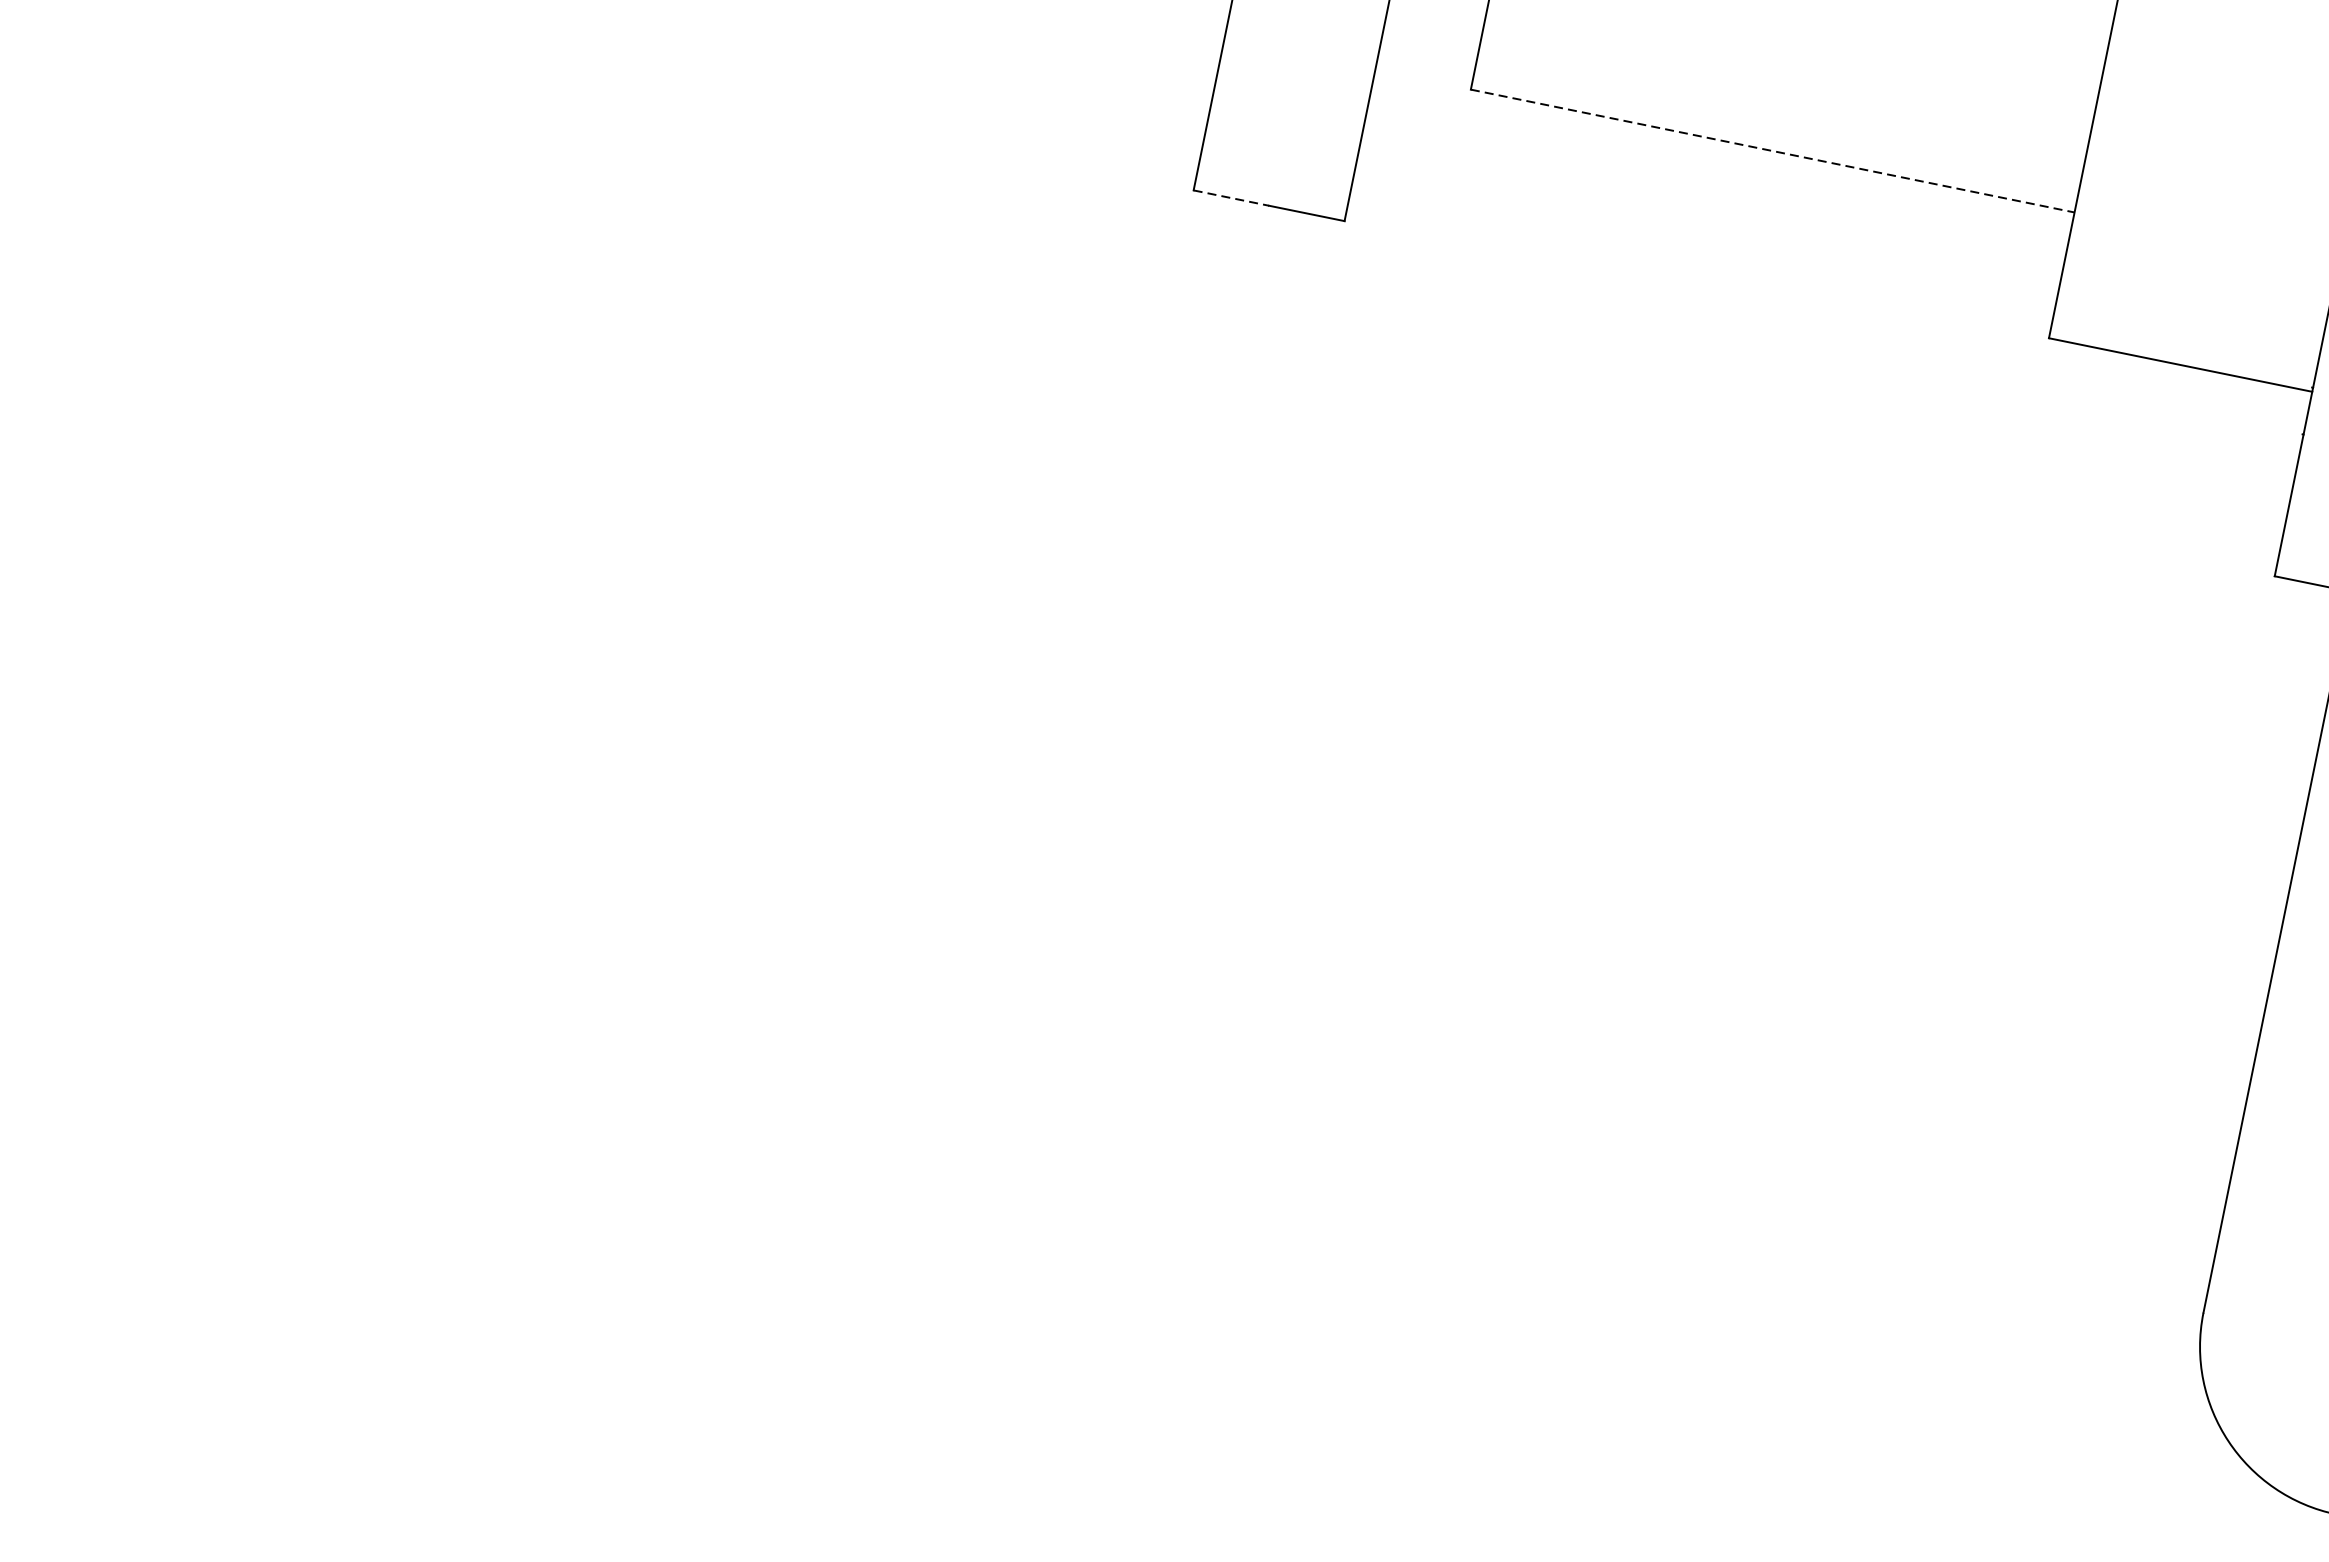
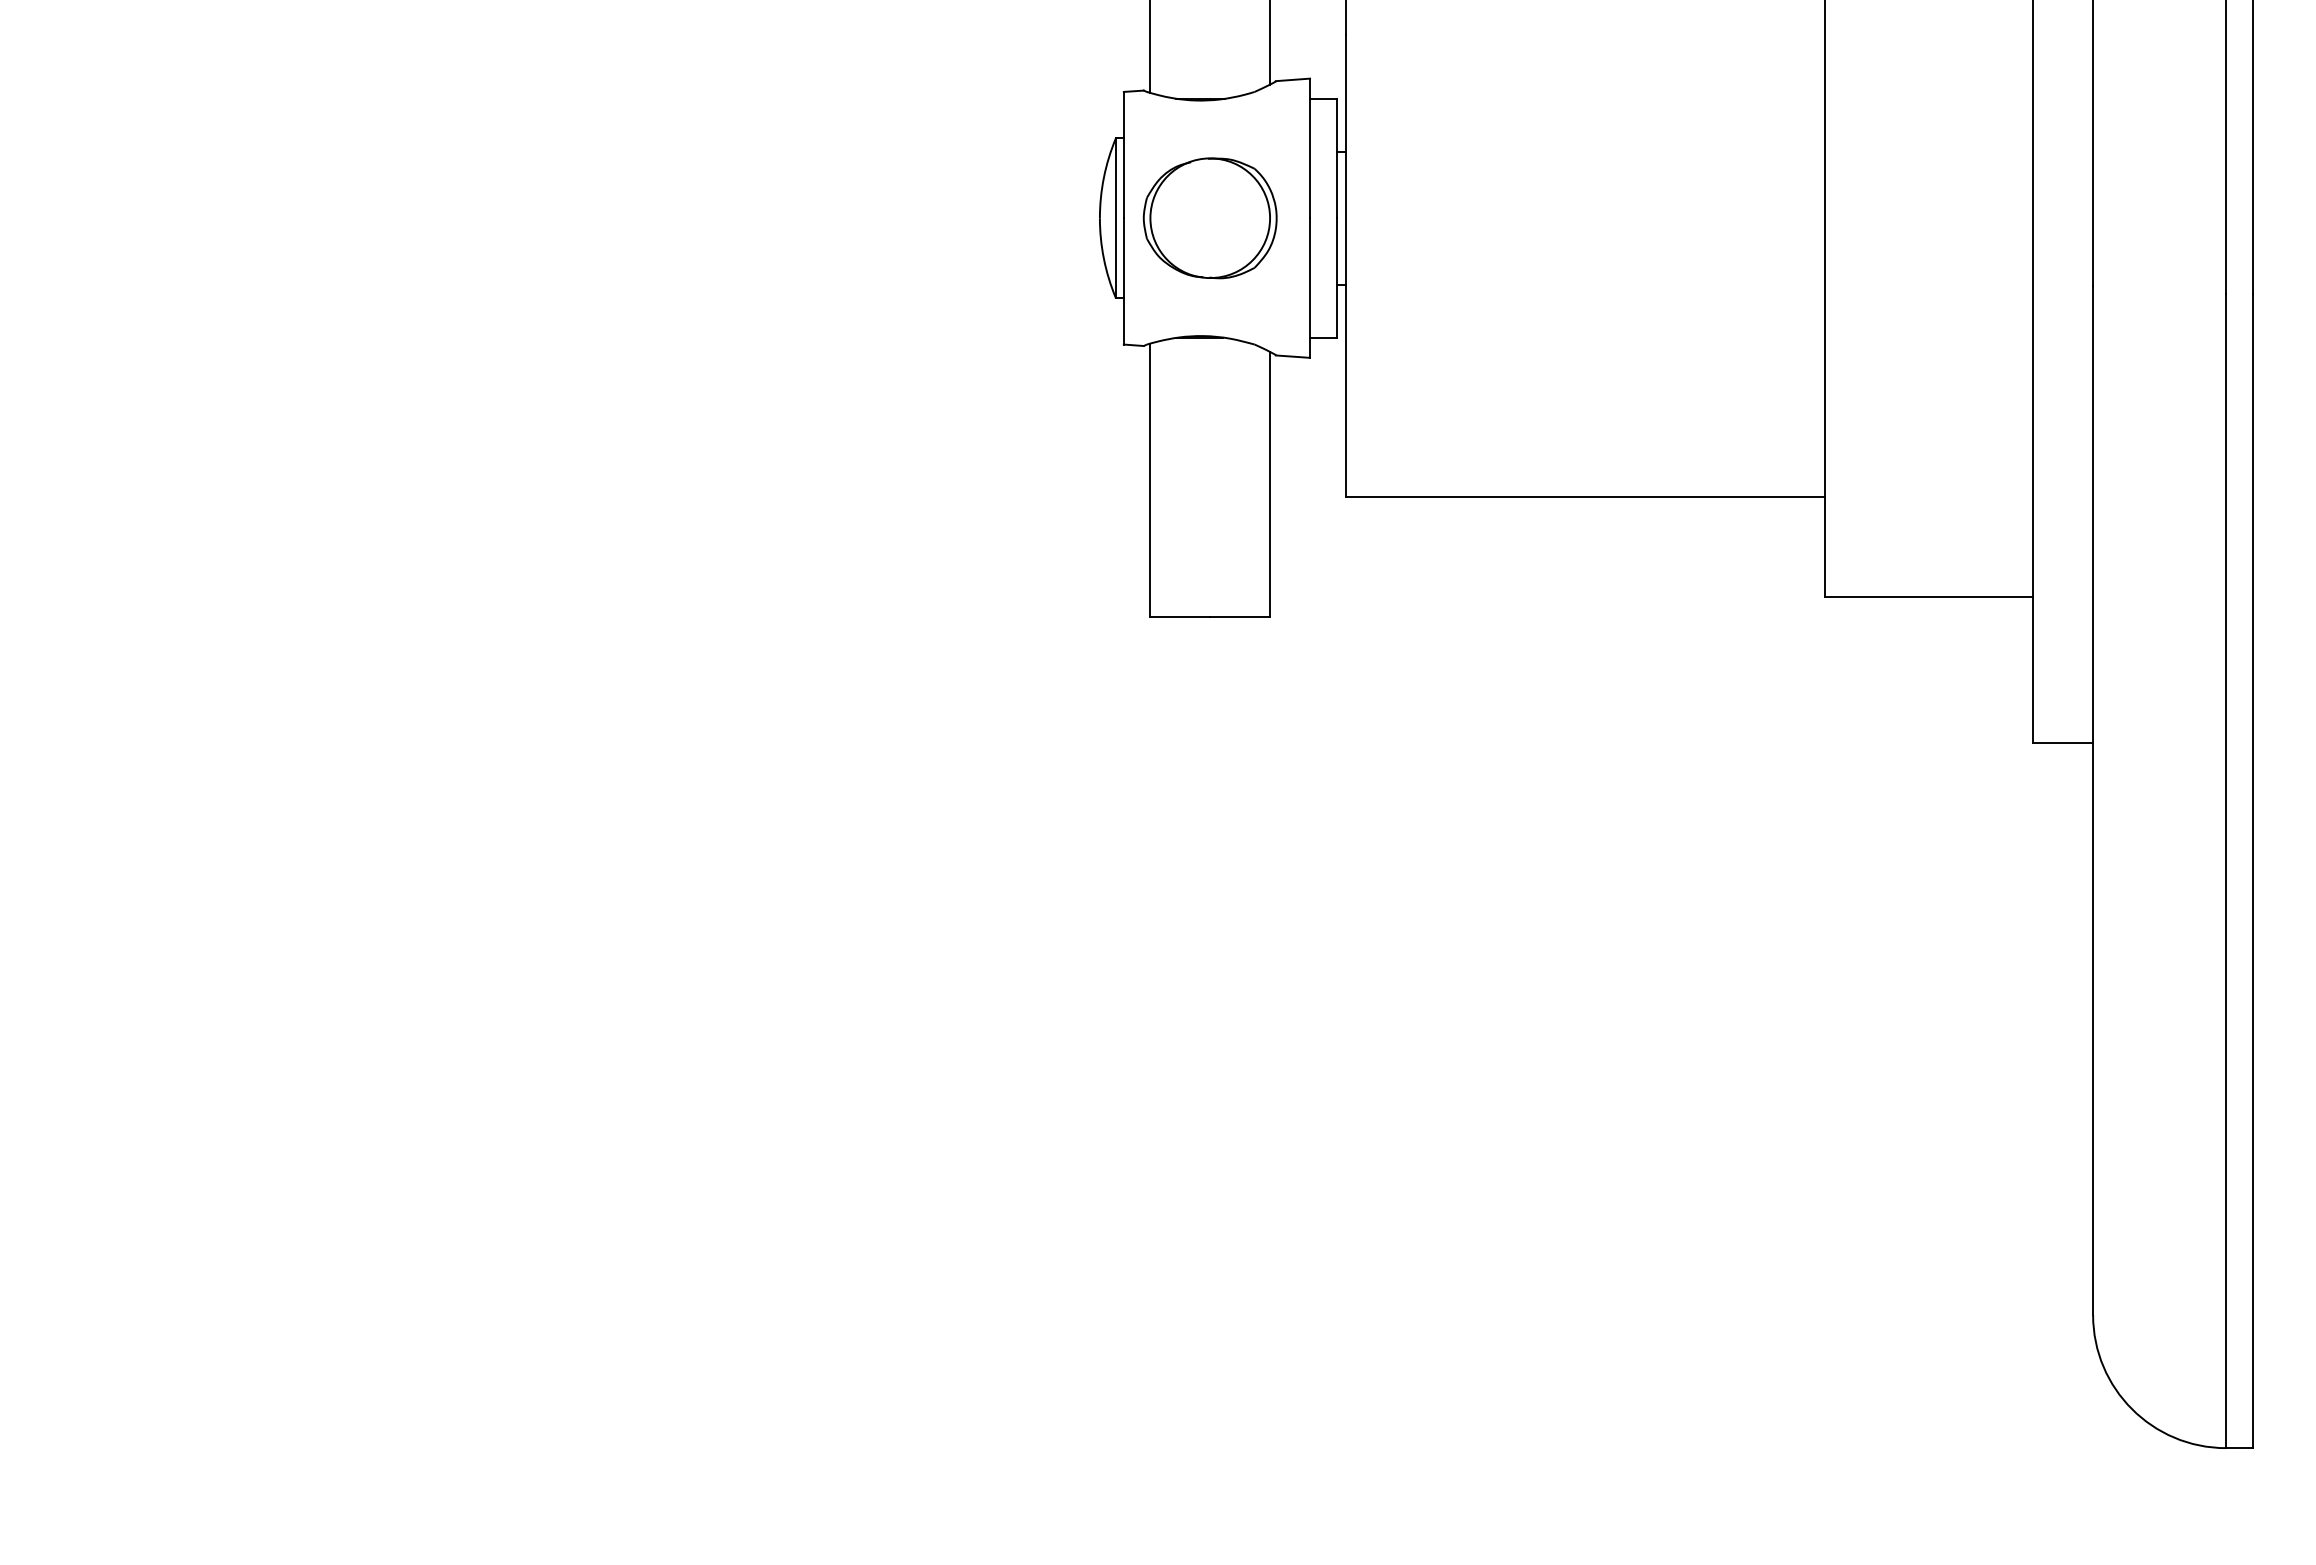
line: (1773, 151) -> (1585, 497), dashed -> solid
line: (1231, 198) -> (1180, 617), dashed -> solid

